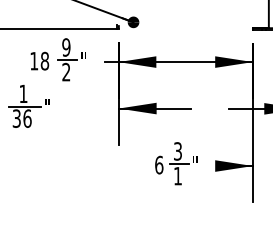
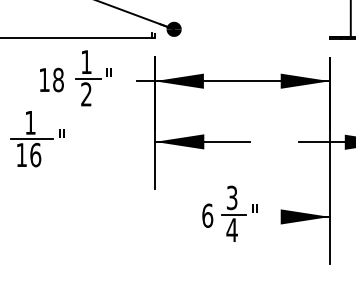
text: (66, 47) -> (86, 62), 9 -> 1
text: (16, 118) -> (21, 154), 36 -> 16
text: (177, 176) -> (231, 230), 1 -> 4

